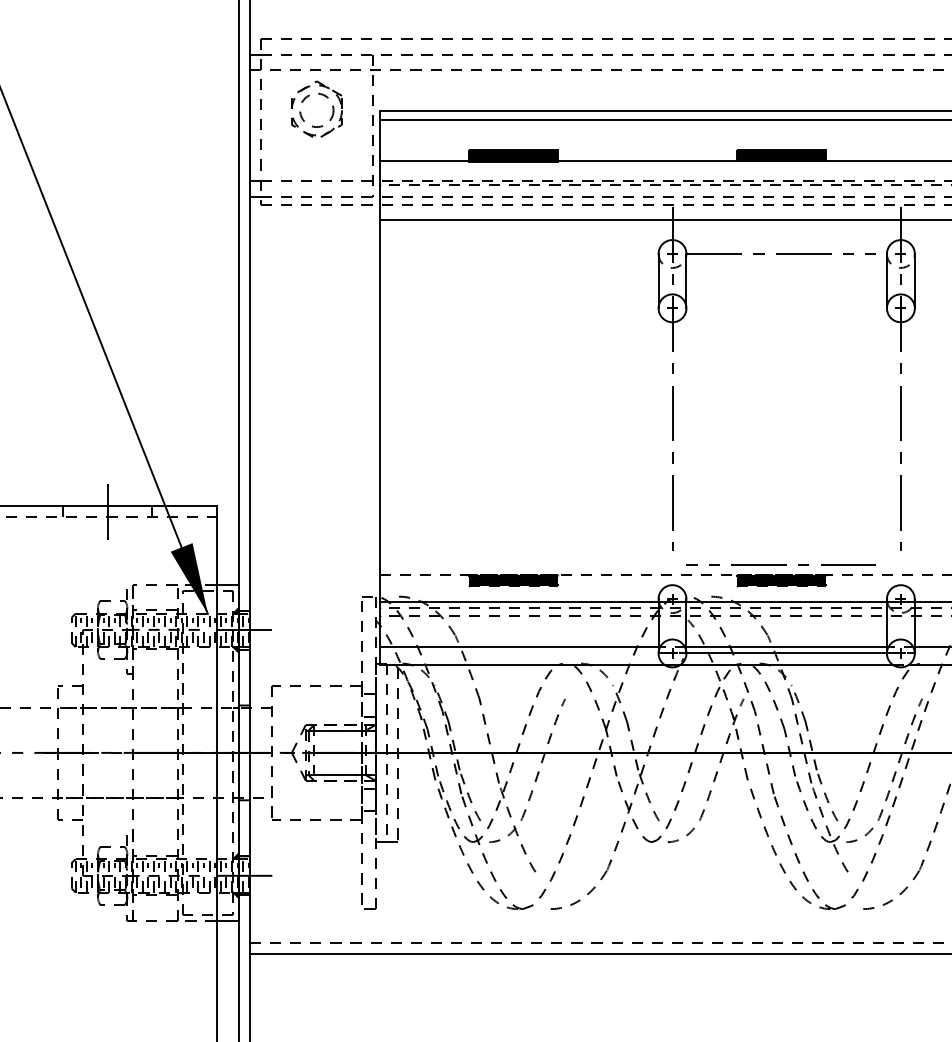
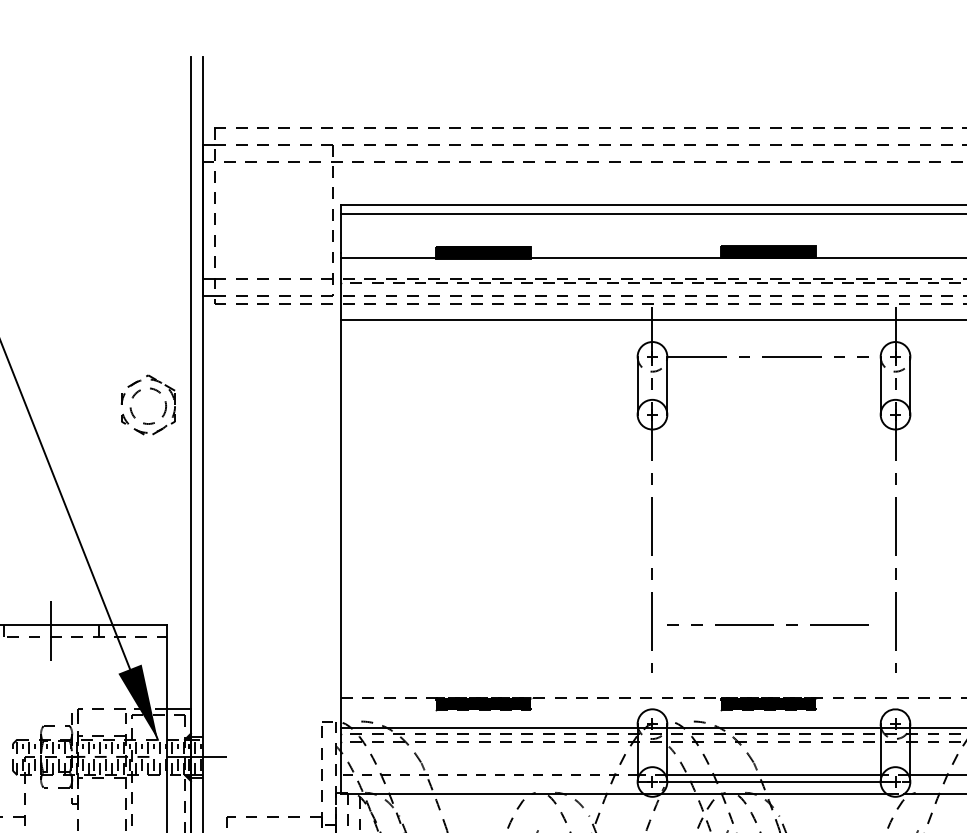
part: (309, 96) -> (140, 391), moved
line: (780, 564) -> (767, 624), moved
line: (518, 646) -> (488, 774), solid -> dashed

